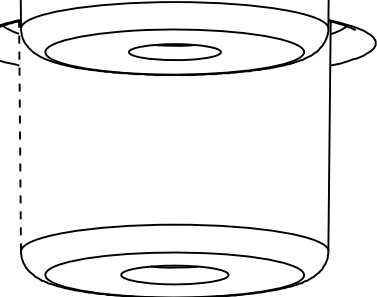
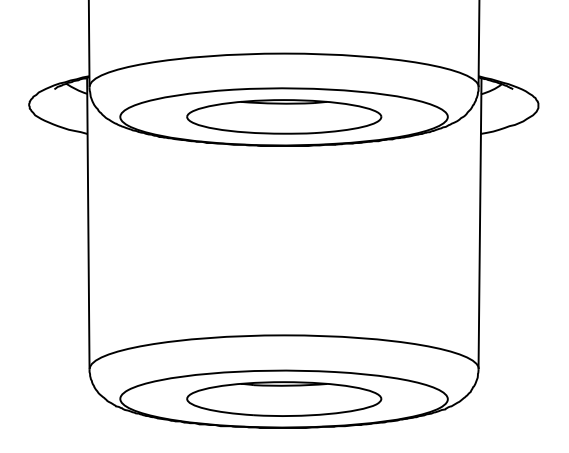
part: (175, 51) -> (284, 116), size x1.67
line: (20, 136) -> (88, 223), dashed -> solid
part: (175, 274) -> (284, 398), size x1.43

